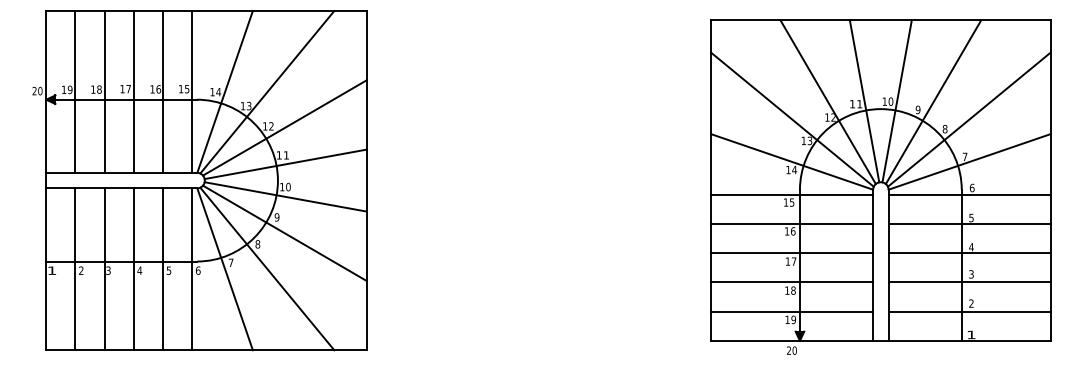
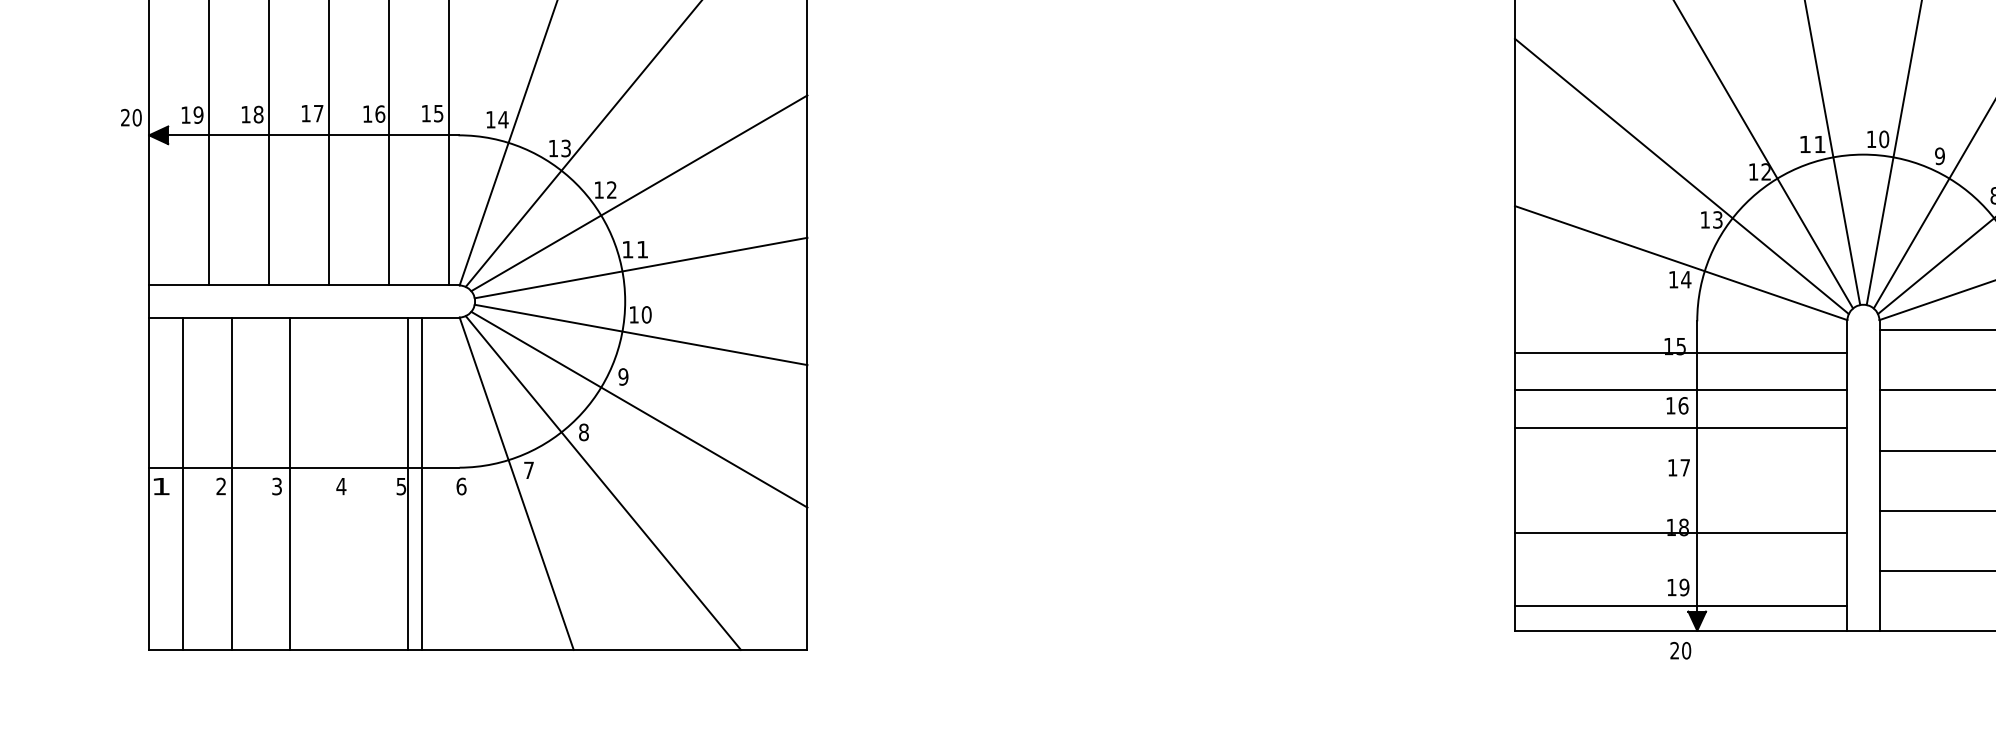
line: (792, 194) -> (1681, 352), moved
line: (792, 253) -> (1681, 428), moved
line: (75, 269) -> (182, 484), moved
line: (104, 269) -> (231, 484), moved
line: (133, 269) -> (289, 484), moved
line: (163, 269) -> (422, 484), moved
line: (192, 269) -> (408, 484), moved
line: (792, 282) -> (1681, 533), moved
line: (792, 311) -> (1681, 605), moved

